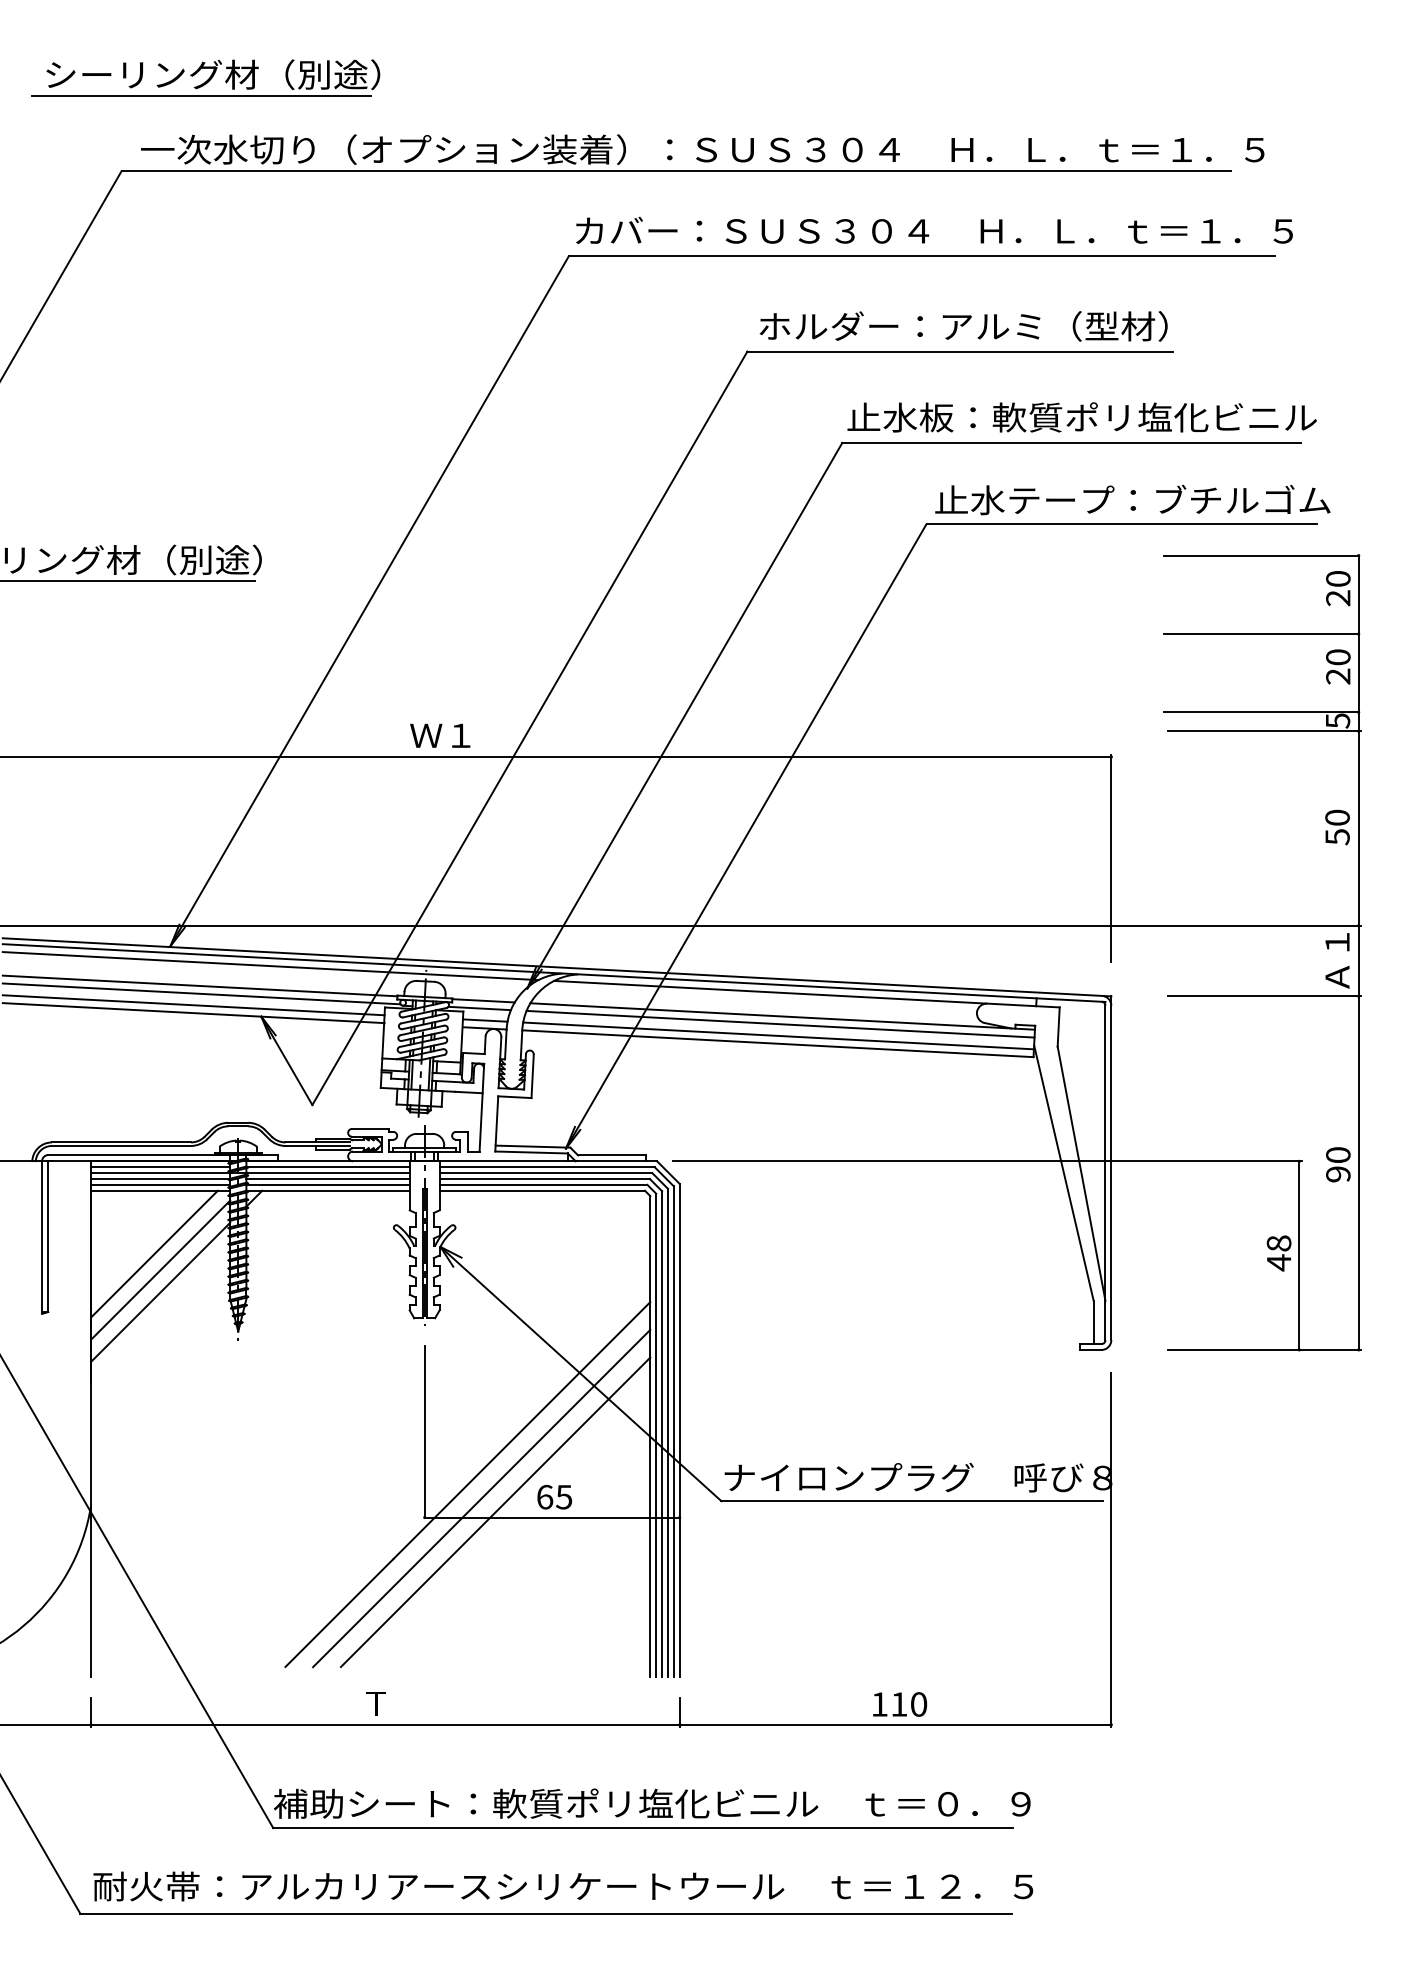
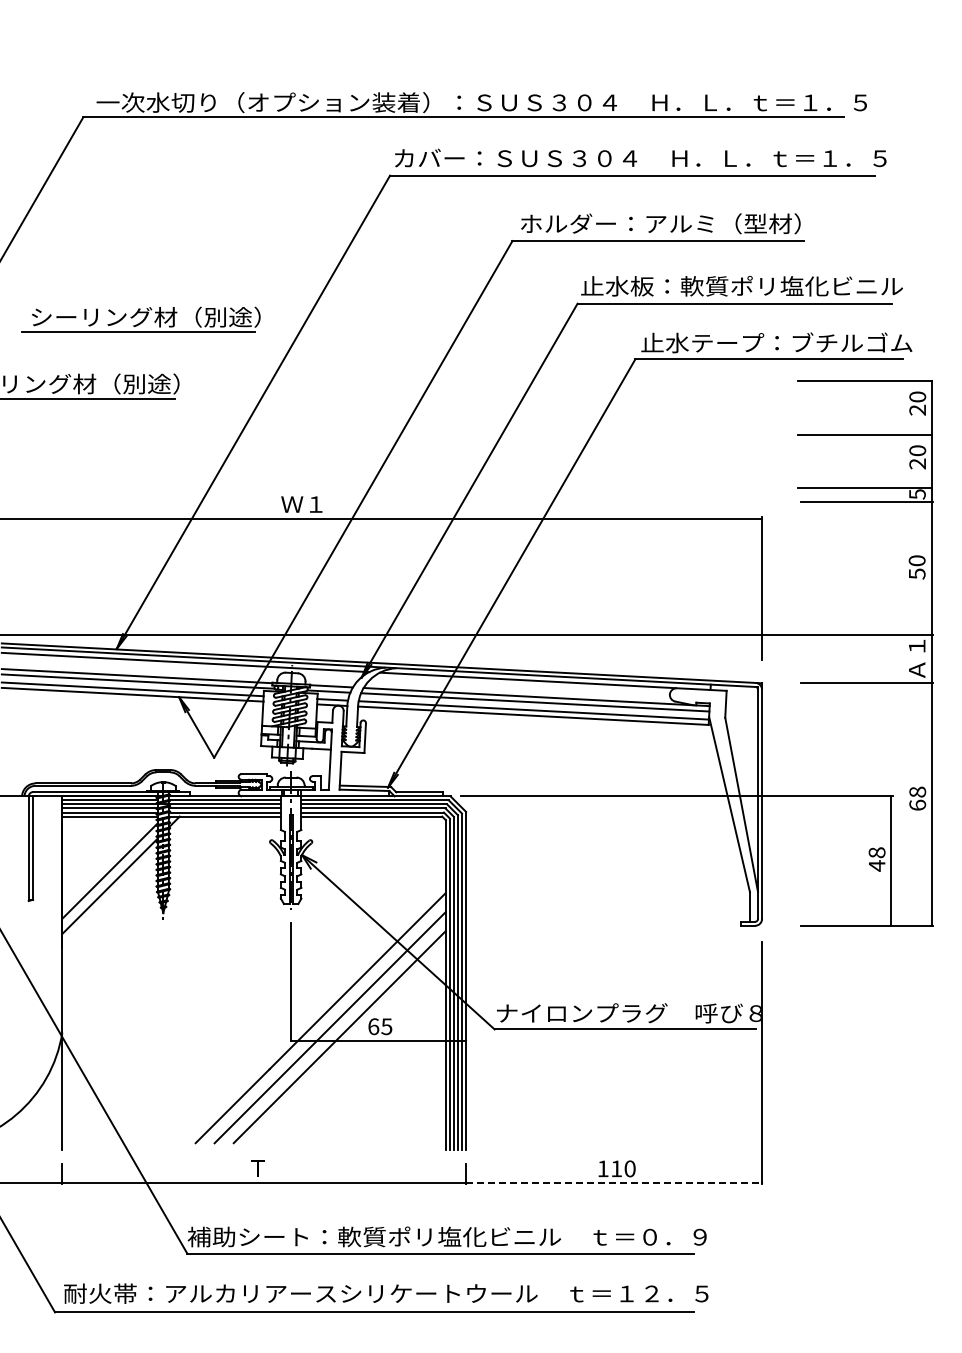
part: (204, 78) -> (140, 319), moved
text: (1338, 1164) -> (917, 798), 90 -> 68
line: (153, 1253) -> (105, 859), removed
line: (896, 1724) -> (614, 1182), solid -> dashed

